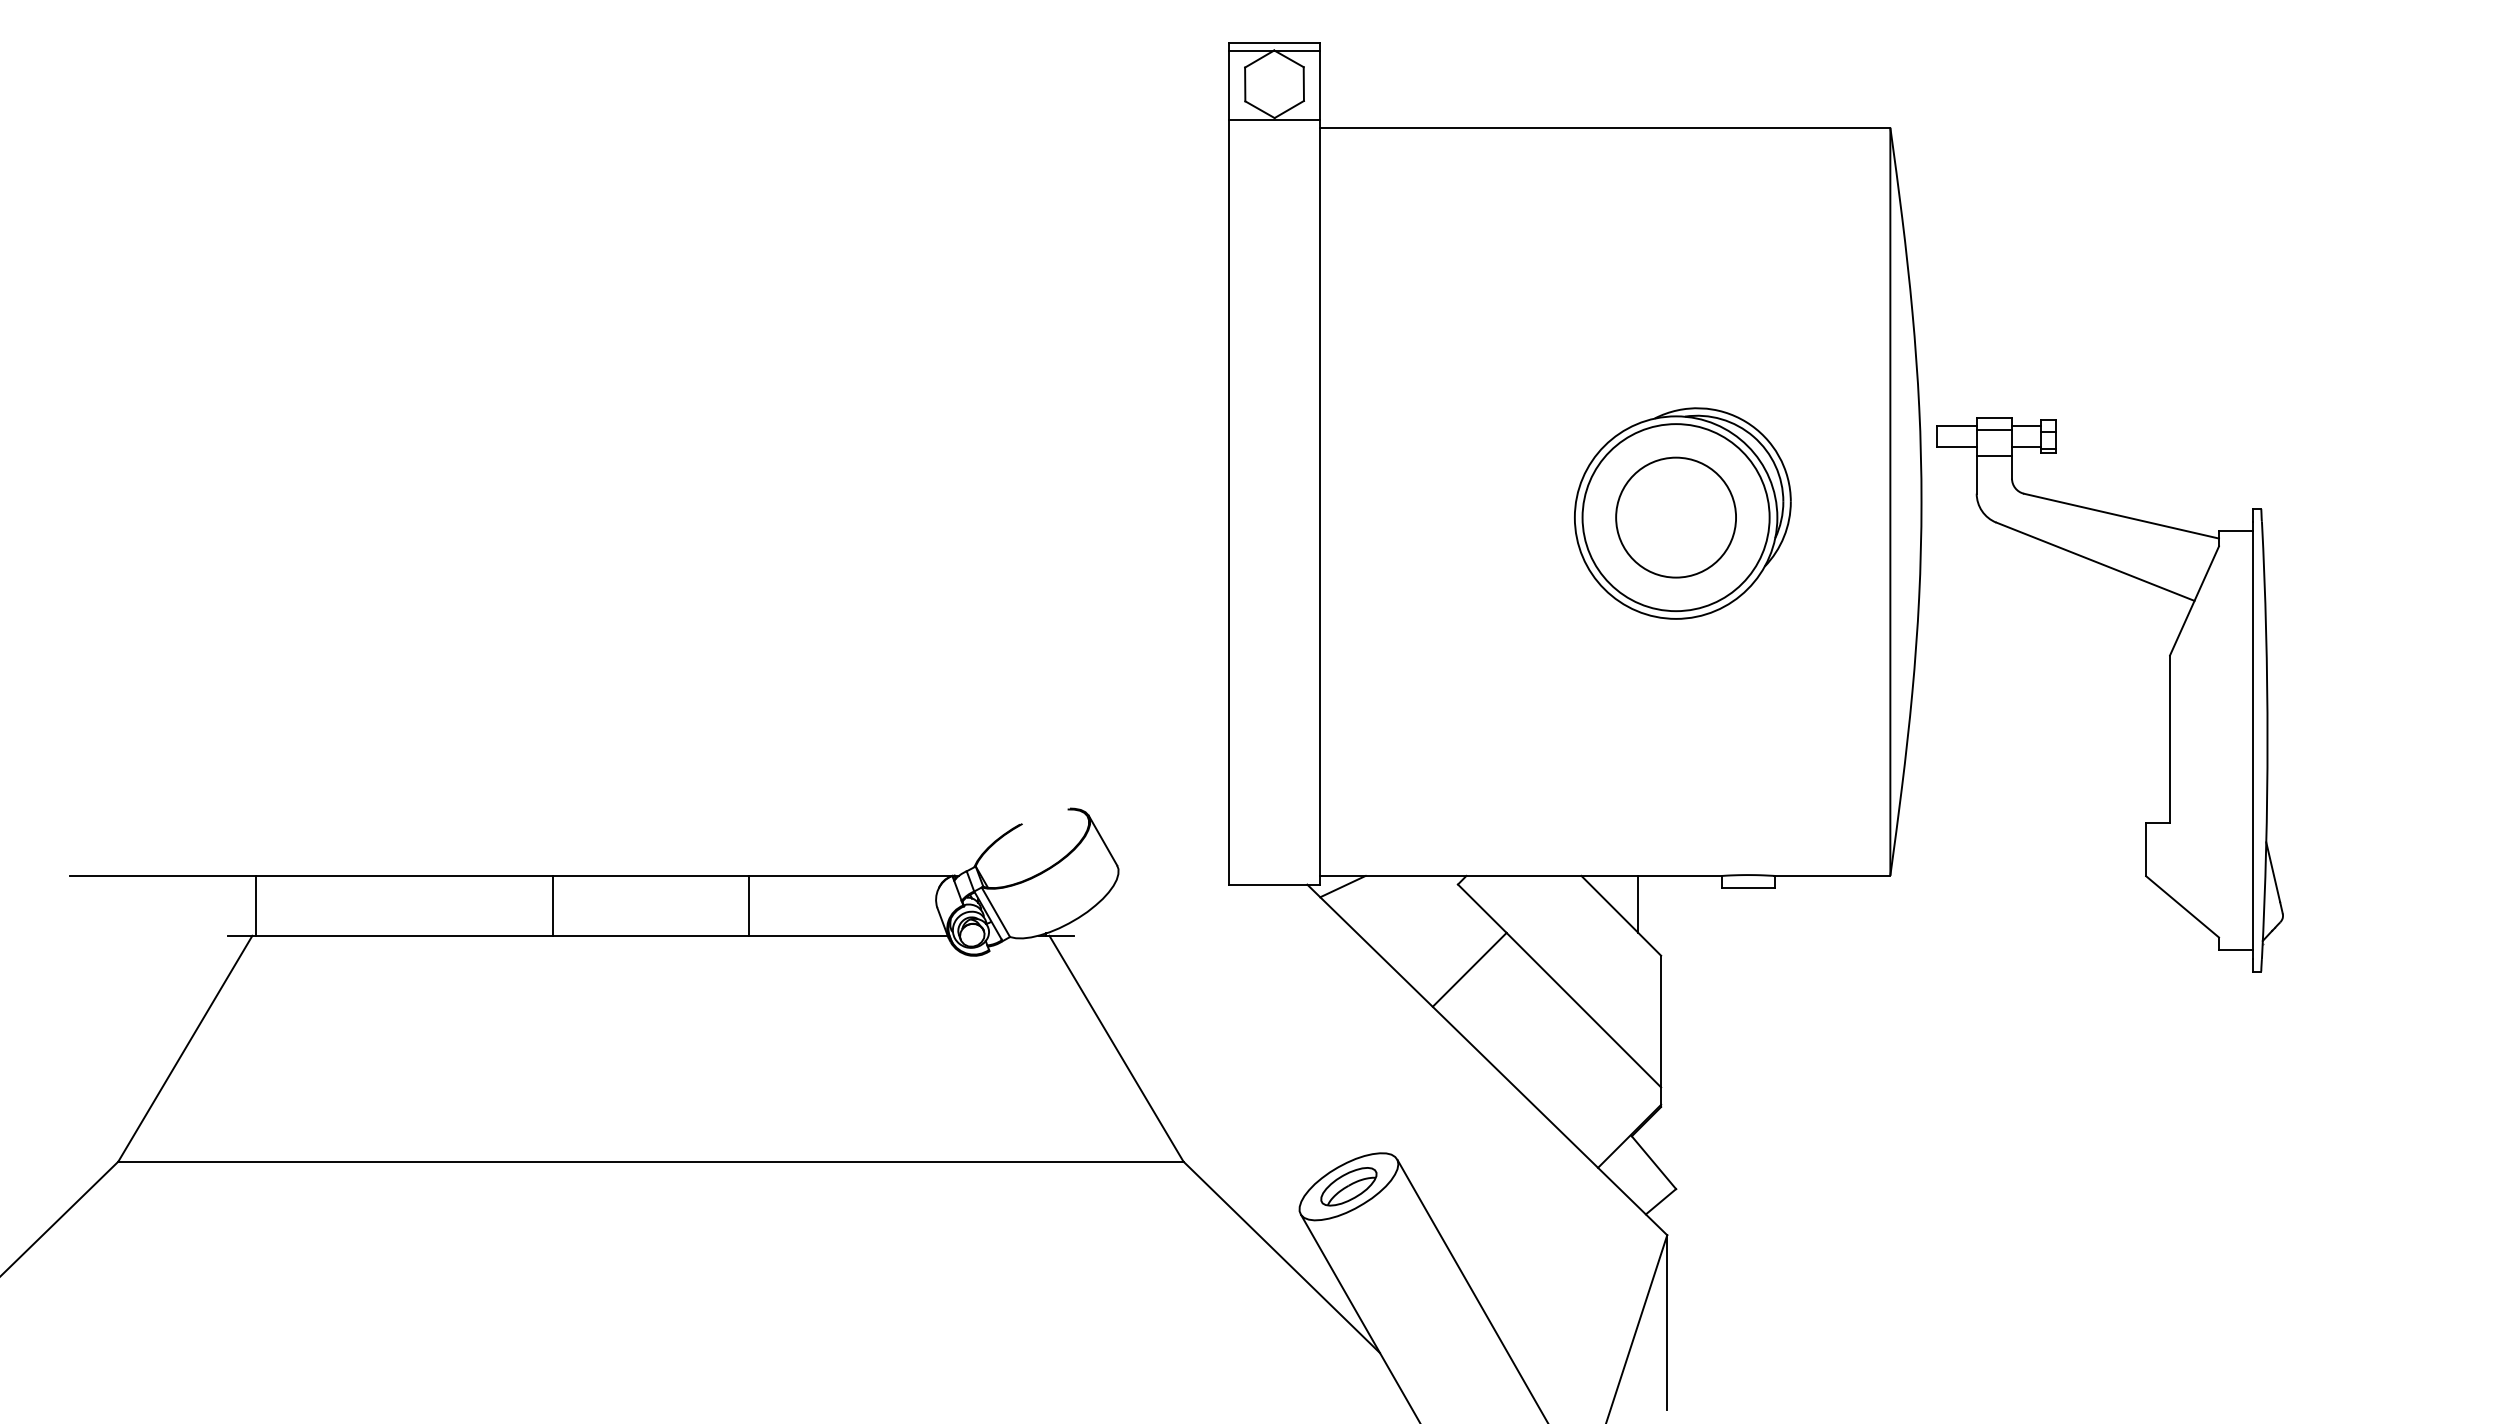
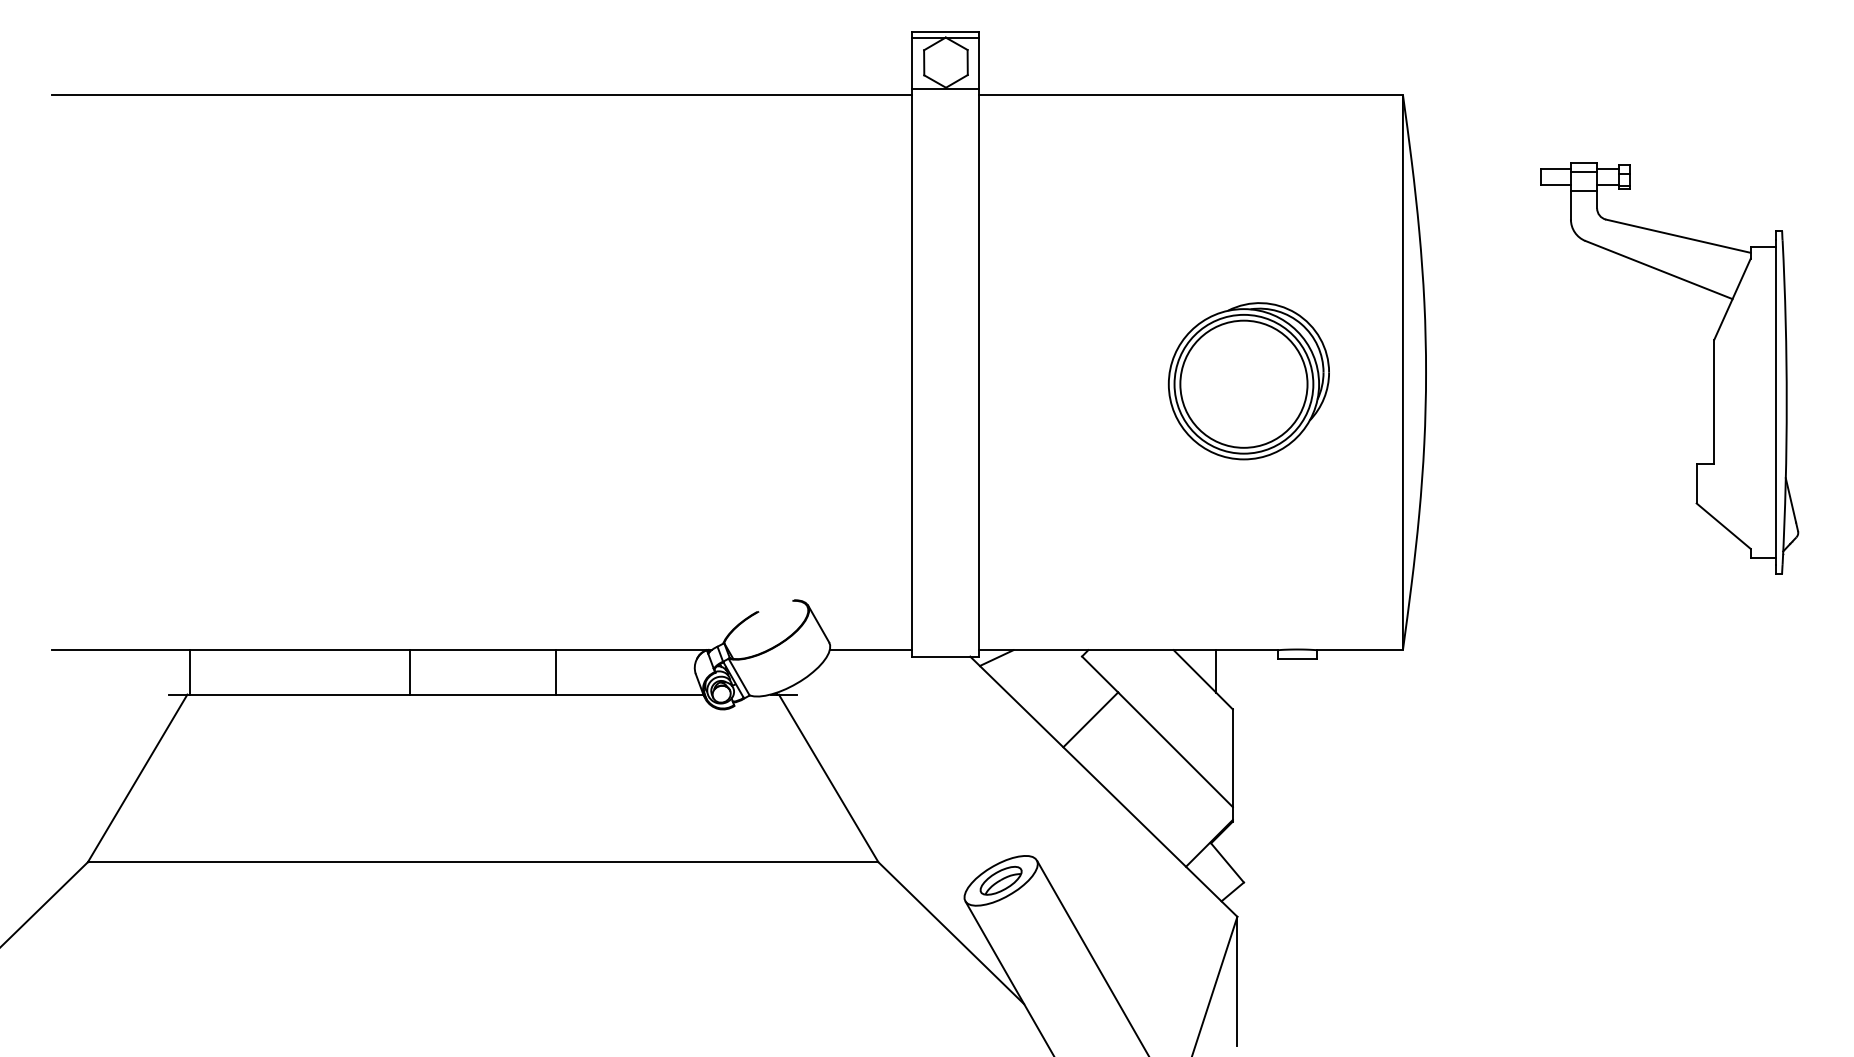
line: (649, 127) -> (482, 94), added
circle: (1675, 517) -> (1243, 384), size x1.43
part: (2169, 694) -> (1713, 368), moved
line: (1173, 875) -> (870, 649), added

